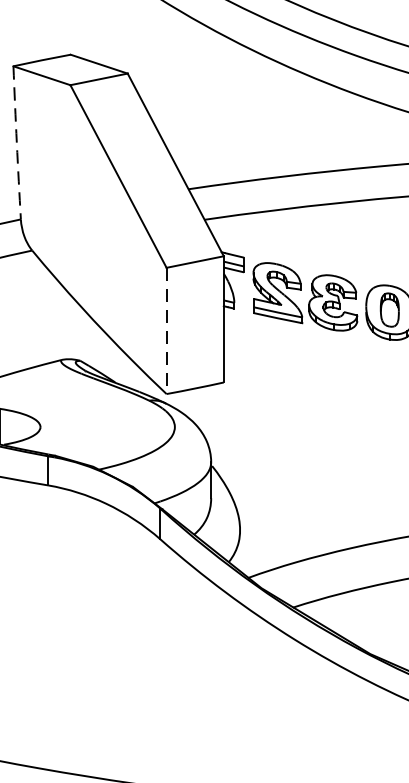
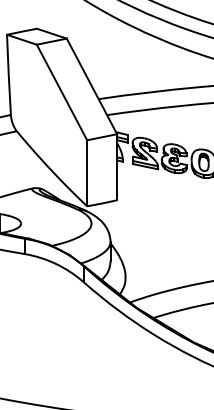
arc: (16, 142) -> (8, 74), dashed -> solid
line: (167, 331) -> (87, 173), dashed -> solid

